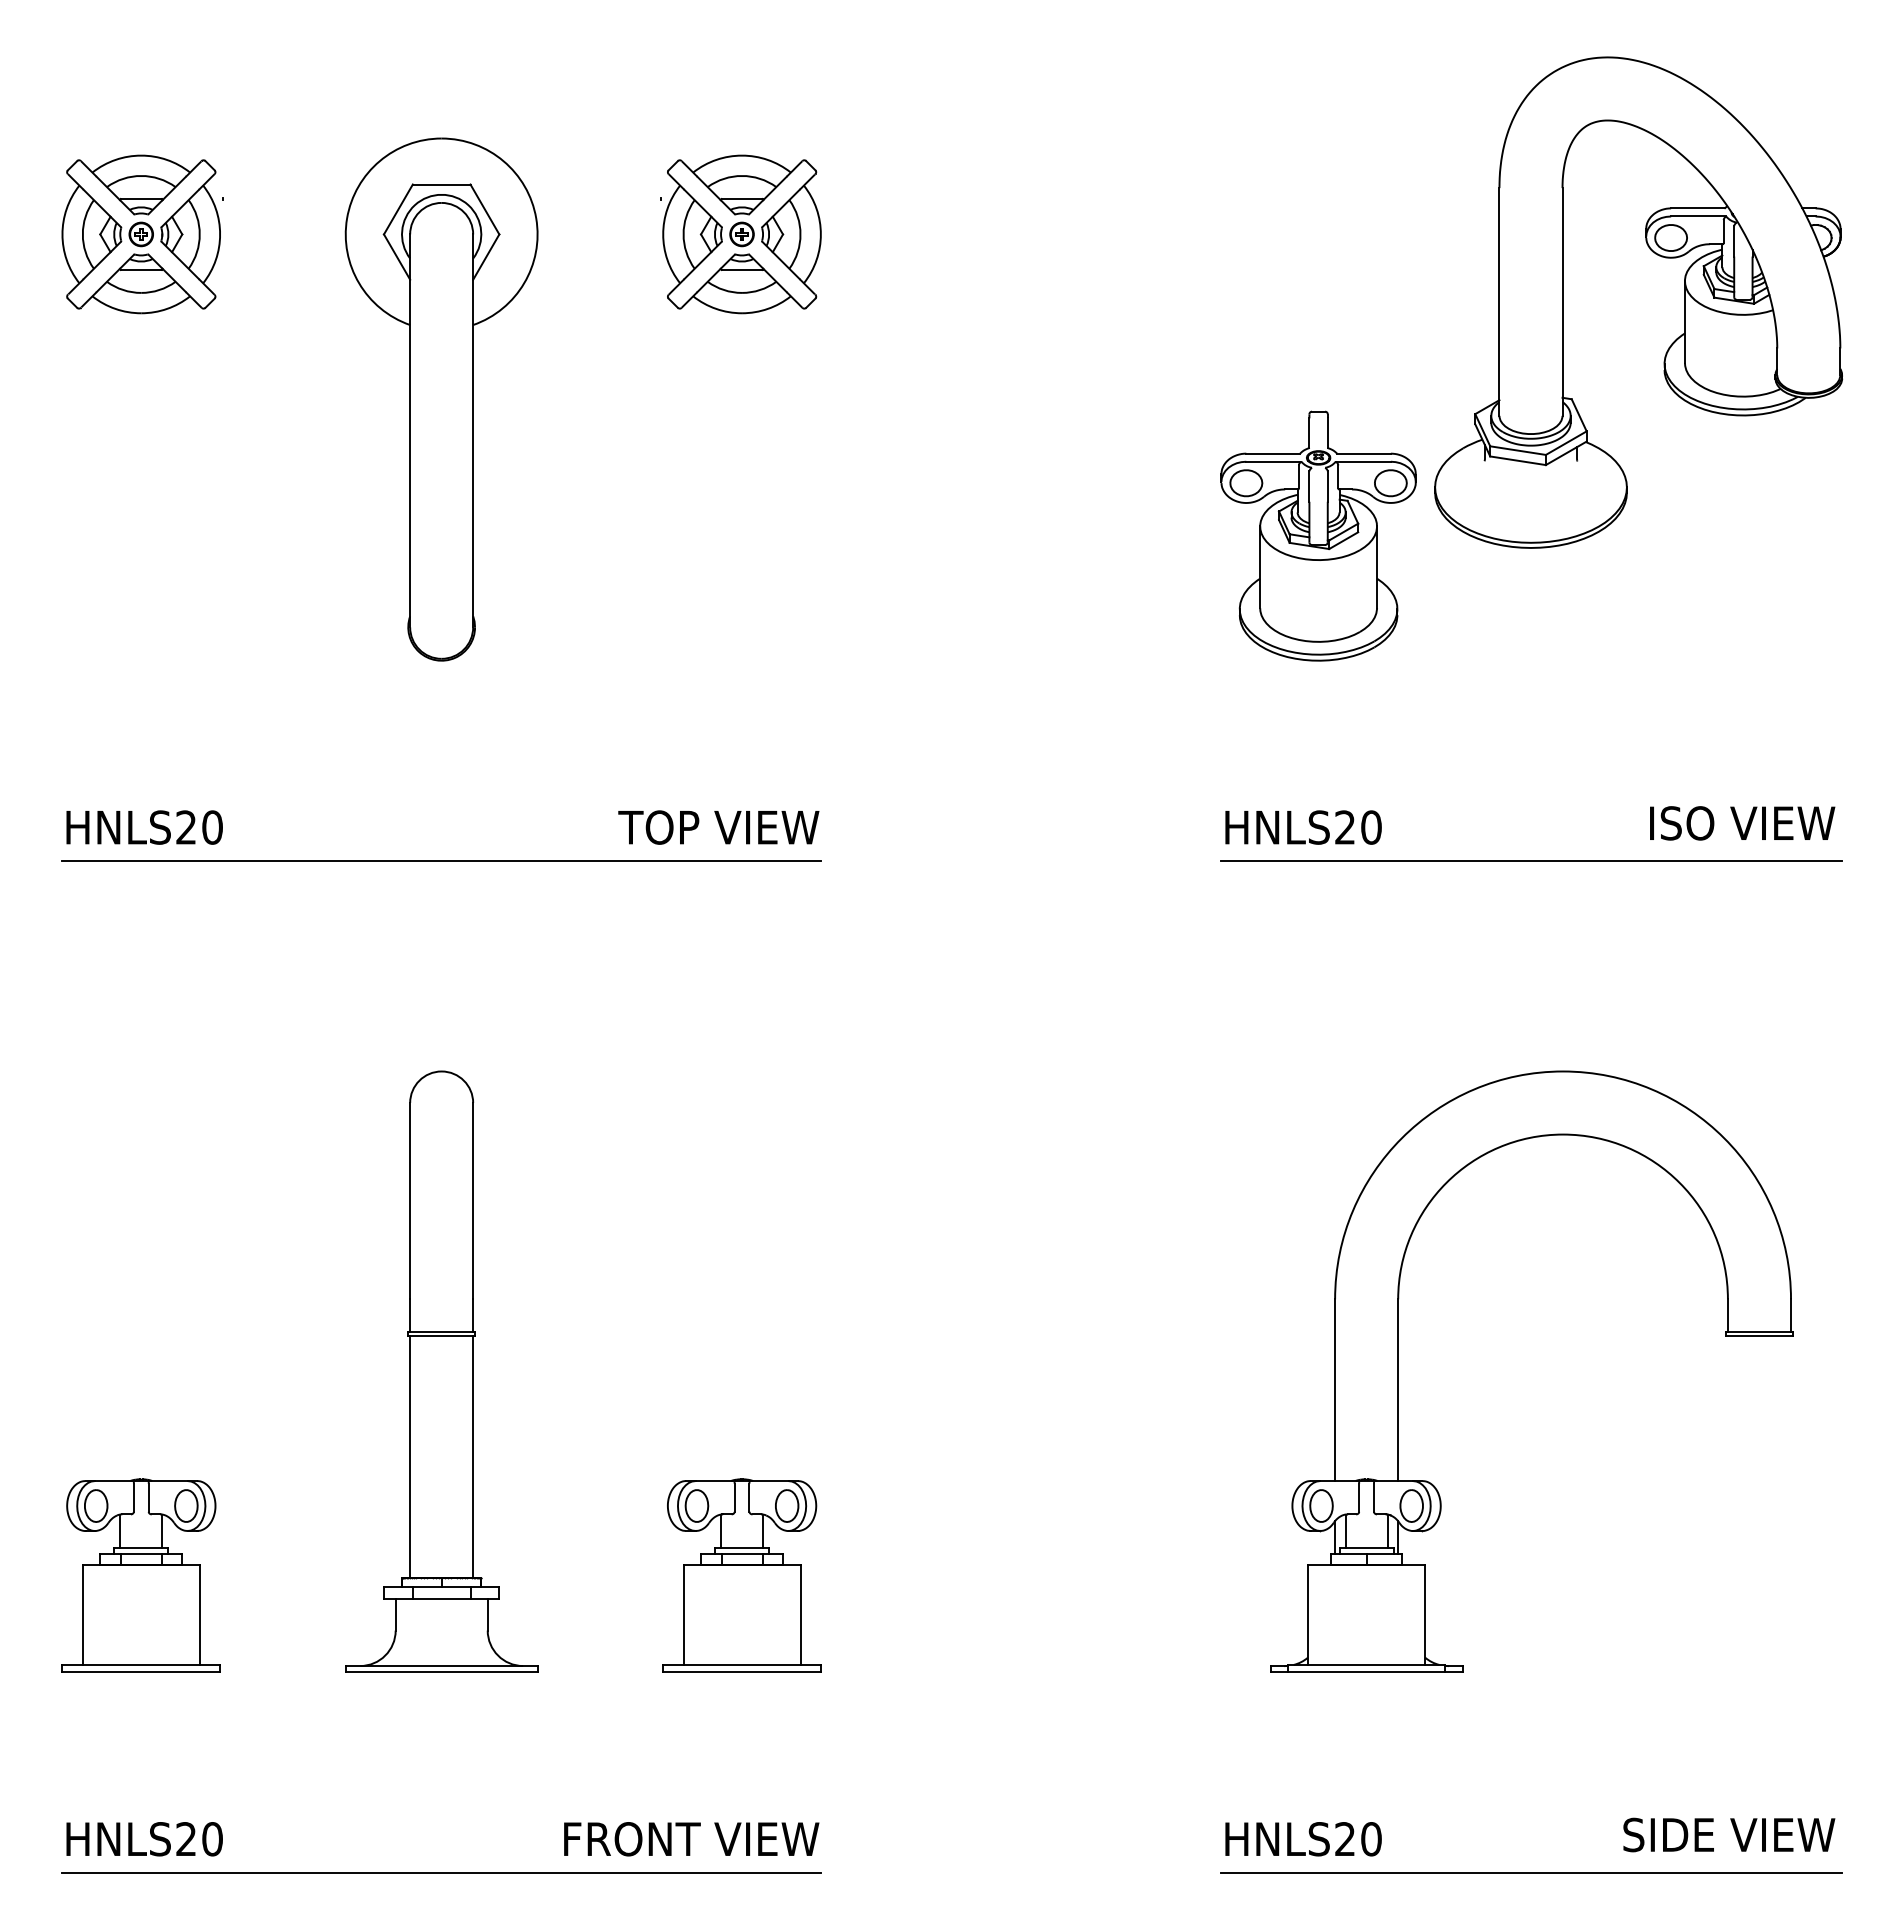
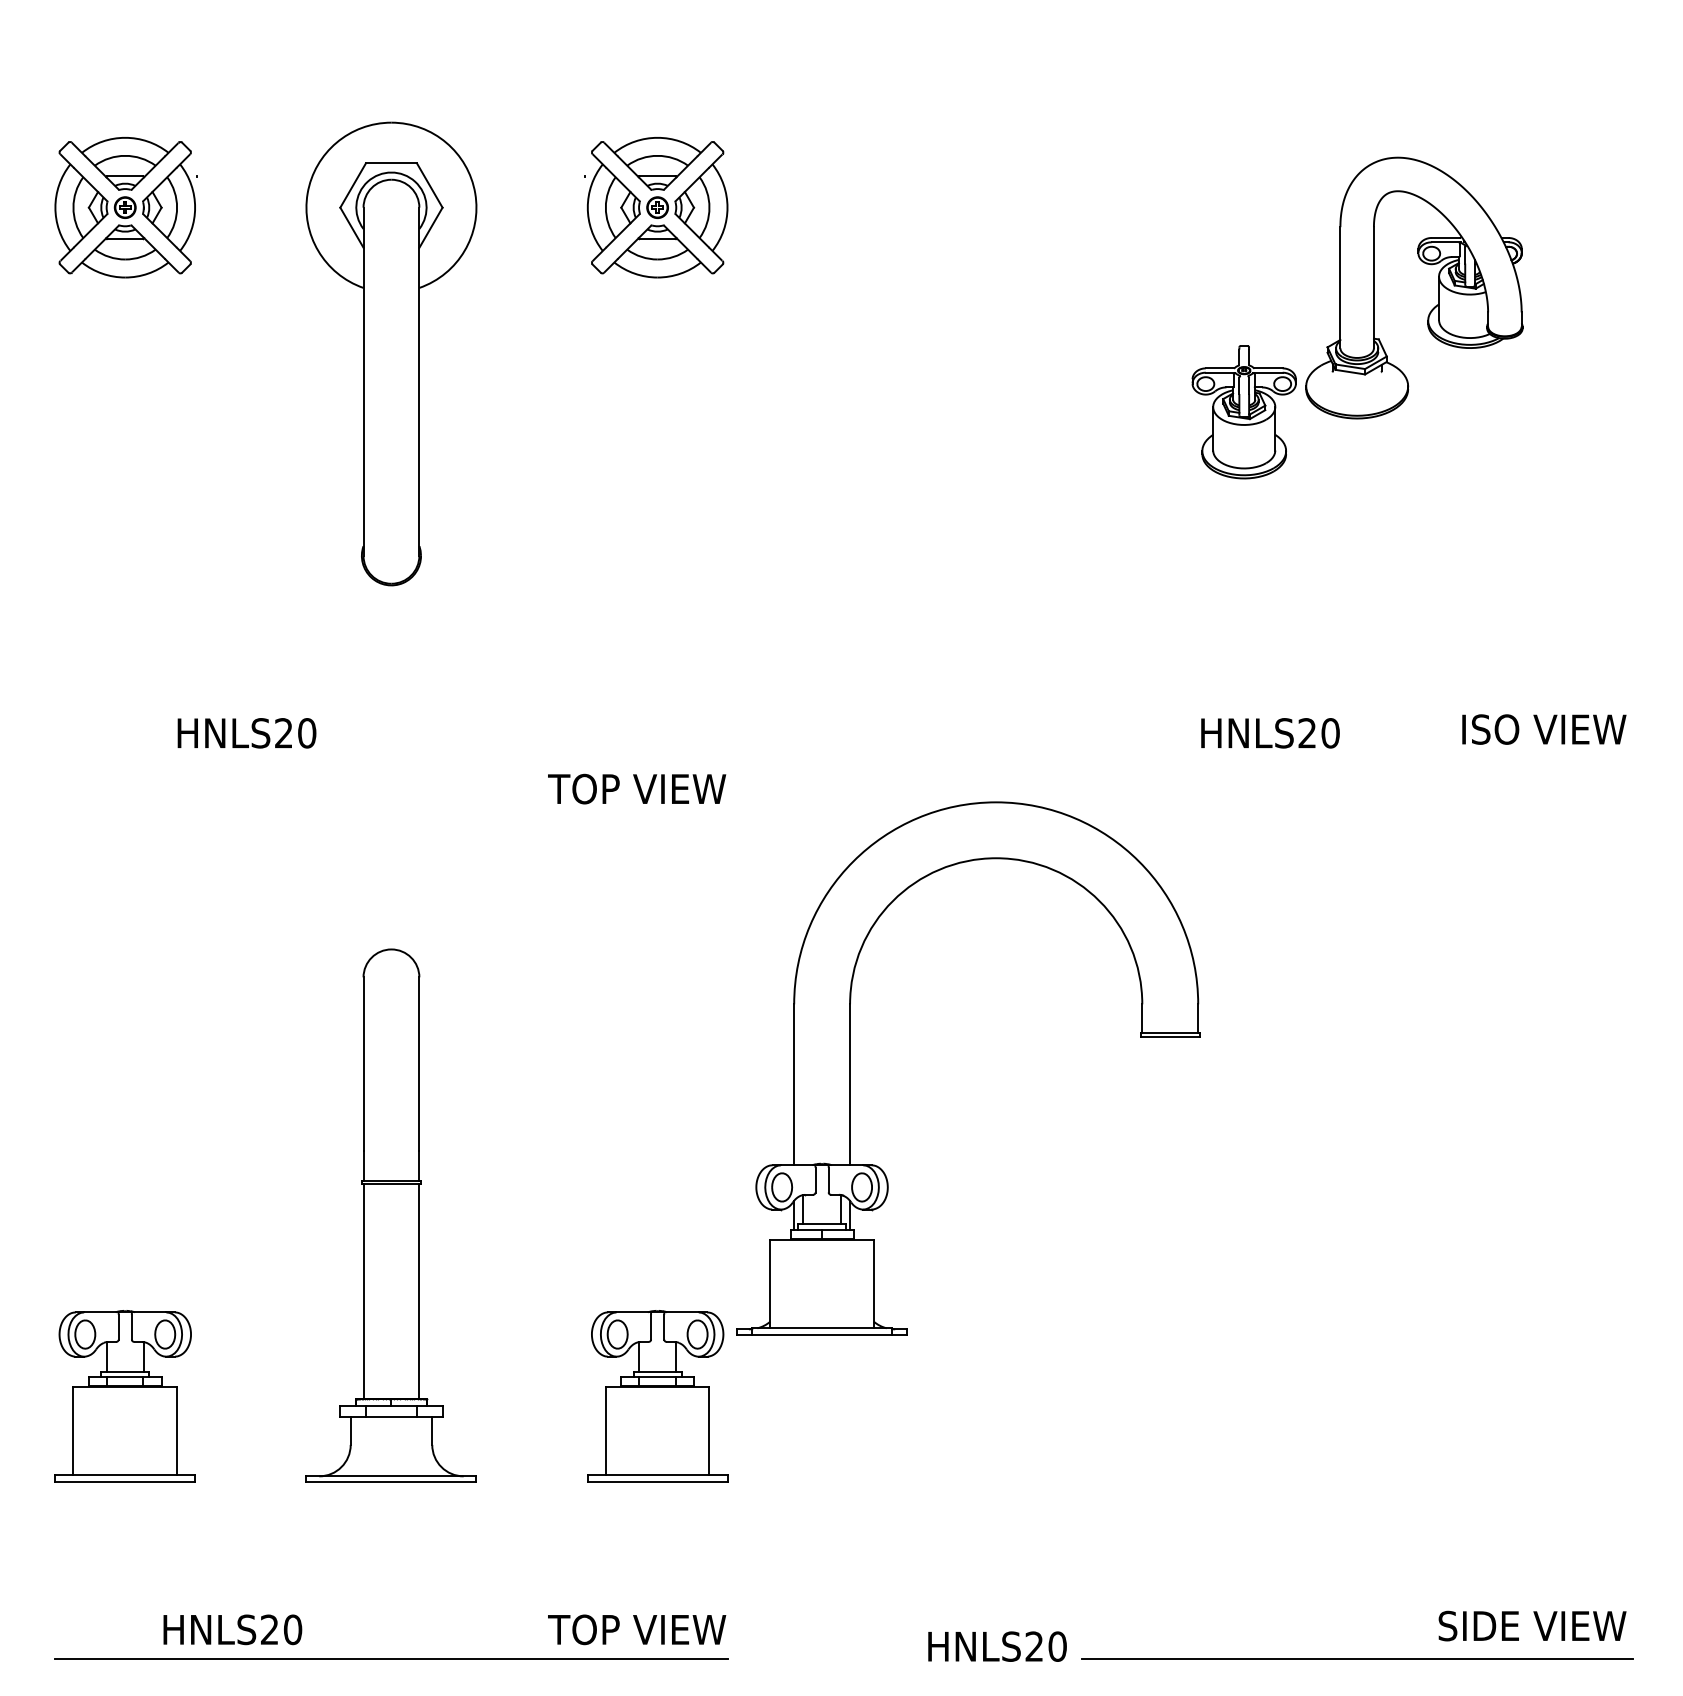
part: (1531, 358) -> (1357, 317), size x0.6
text: (144, 827) -> (246, 733), moved
text: (718, 827) -> (636, 789), moved
text: (1303, 827) -> (1270, 733), moved
line: (441, 860) -> (391, 762), removed
line: (1531, 860) -> (1357, 762), removed
part: (1398, 1371) -> (850, 1068), moved
text: (144, 1839) -> (232, 1630), moved
text: (632, 1839) -> (560, 1630), FRONT VIEW -> TOP VIEW
text: (1303, 1839) -> (997, 1646), moved

